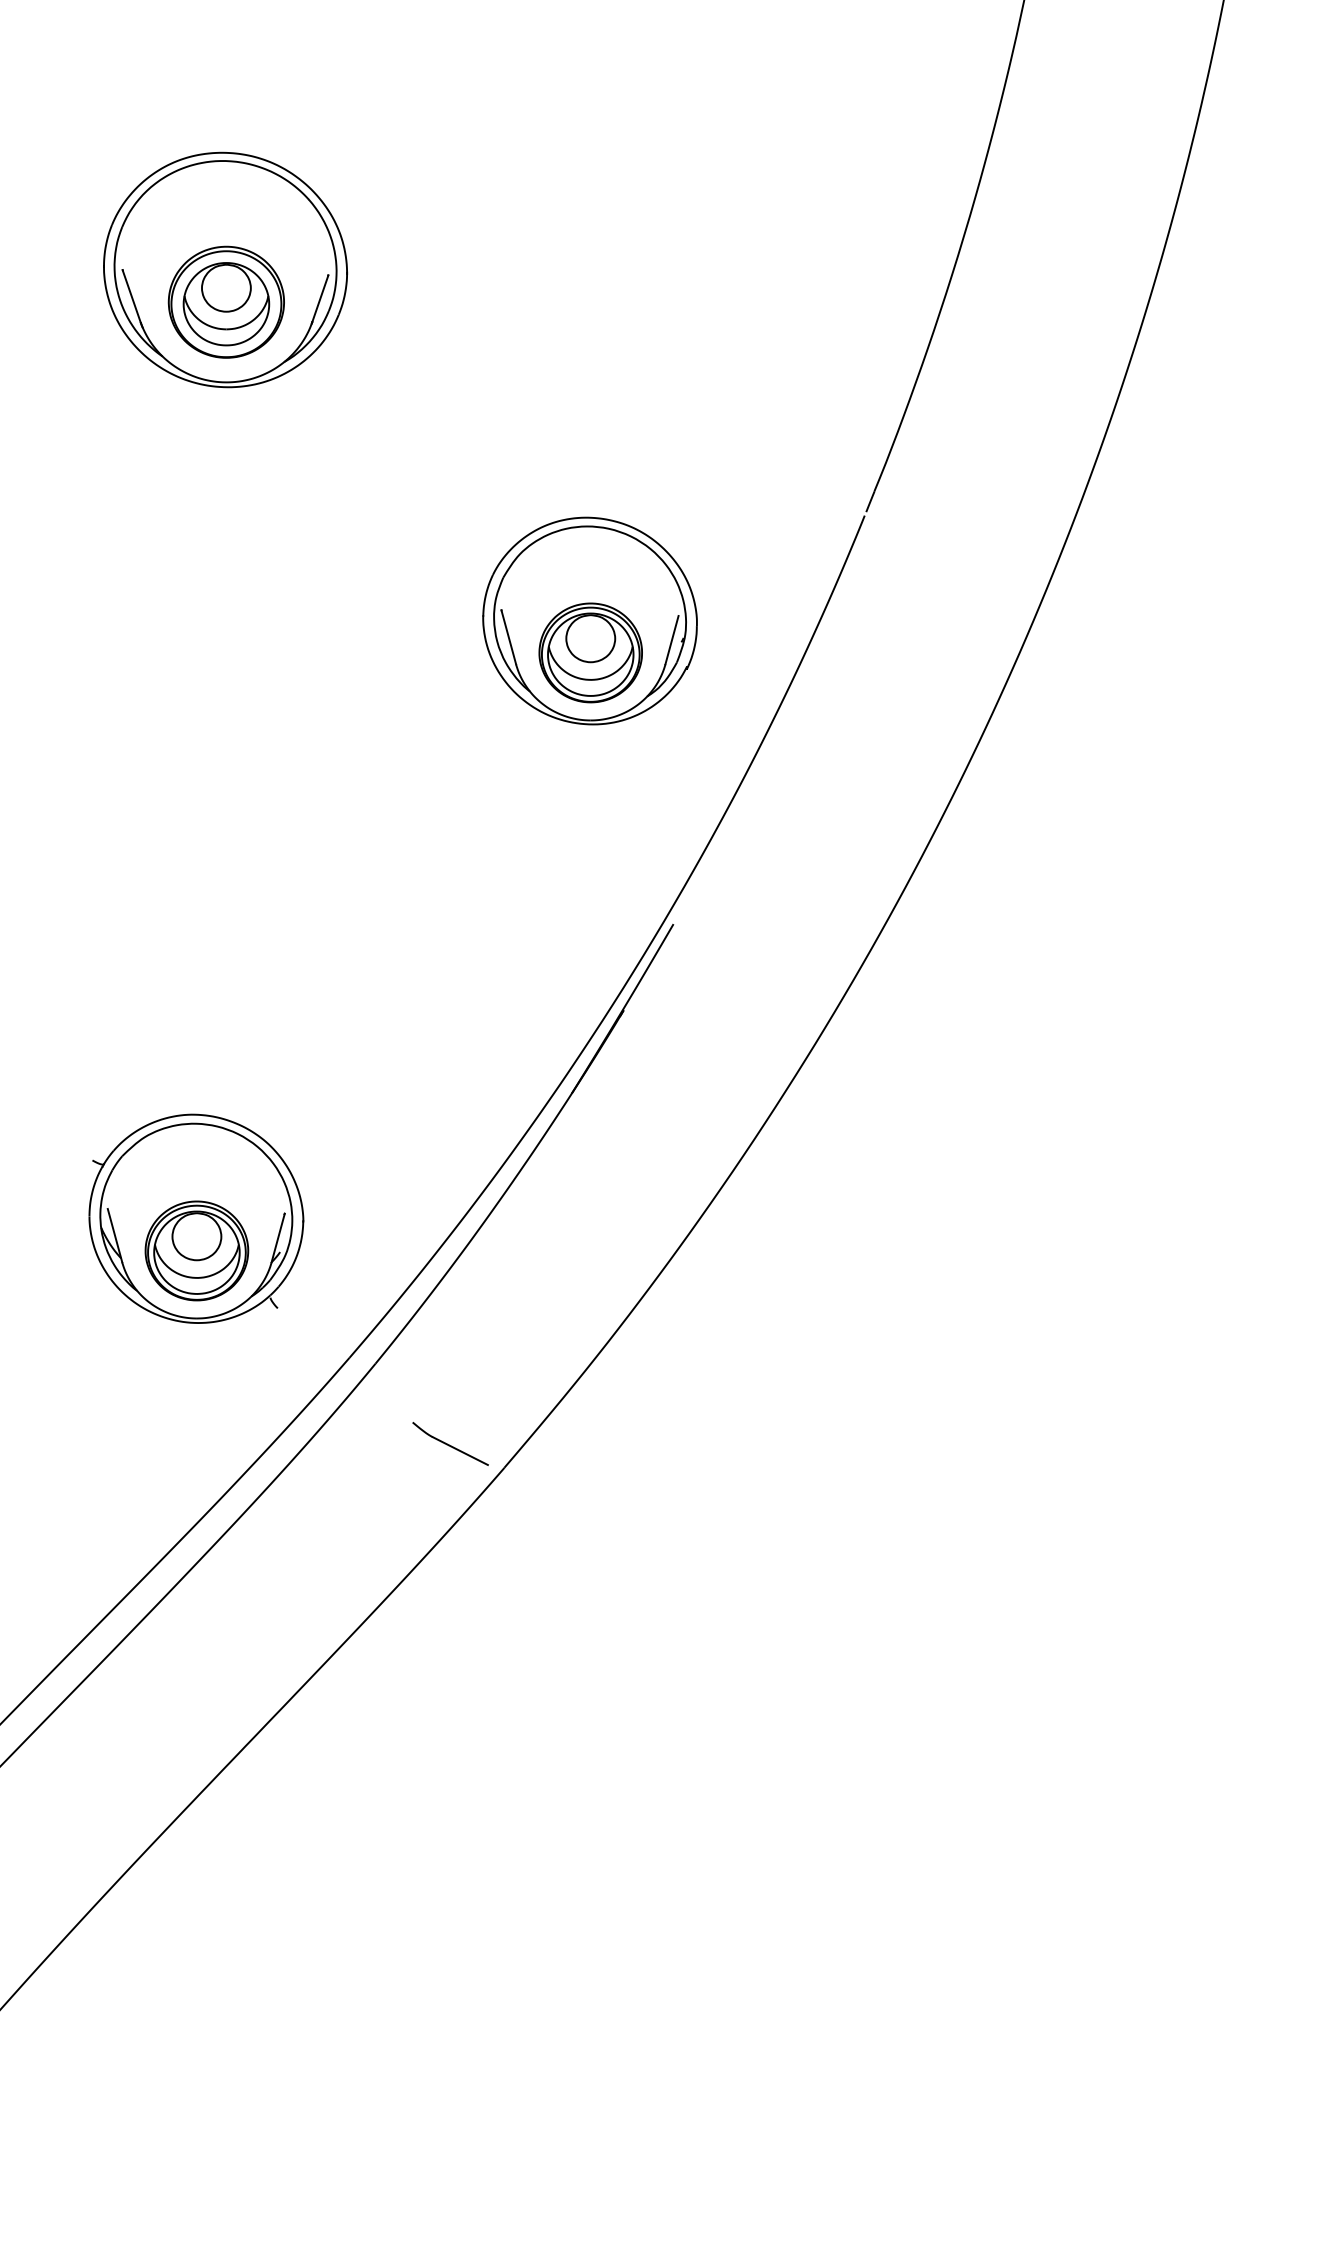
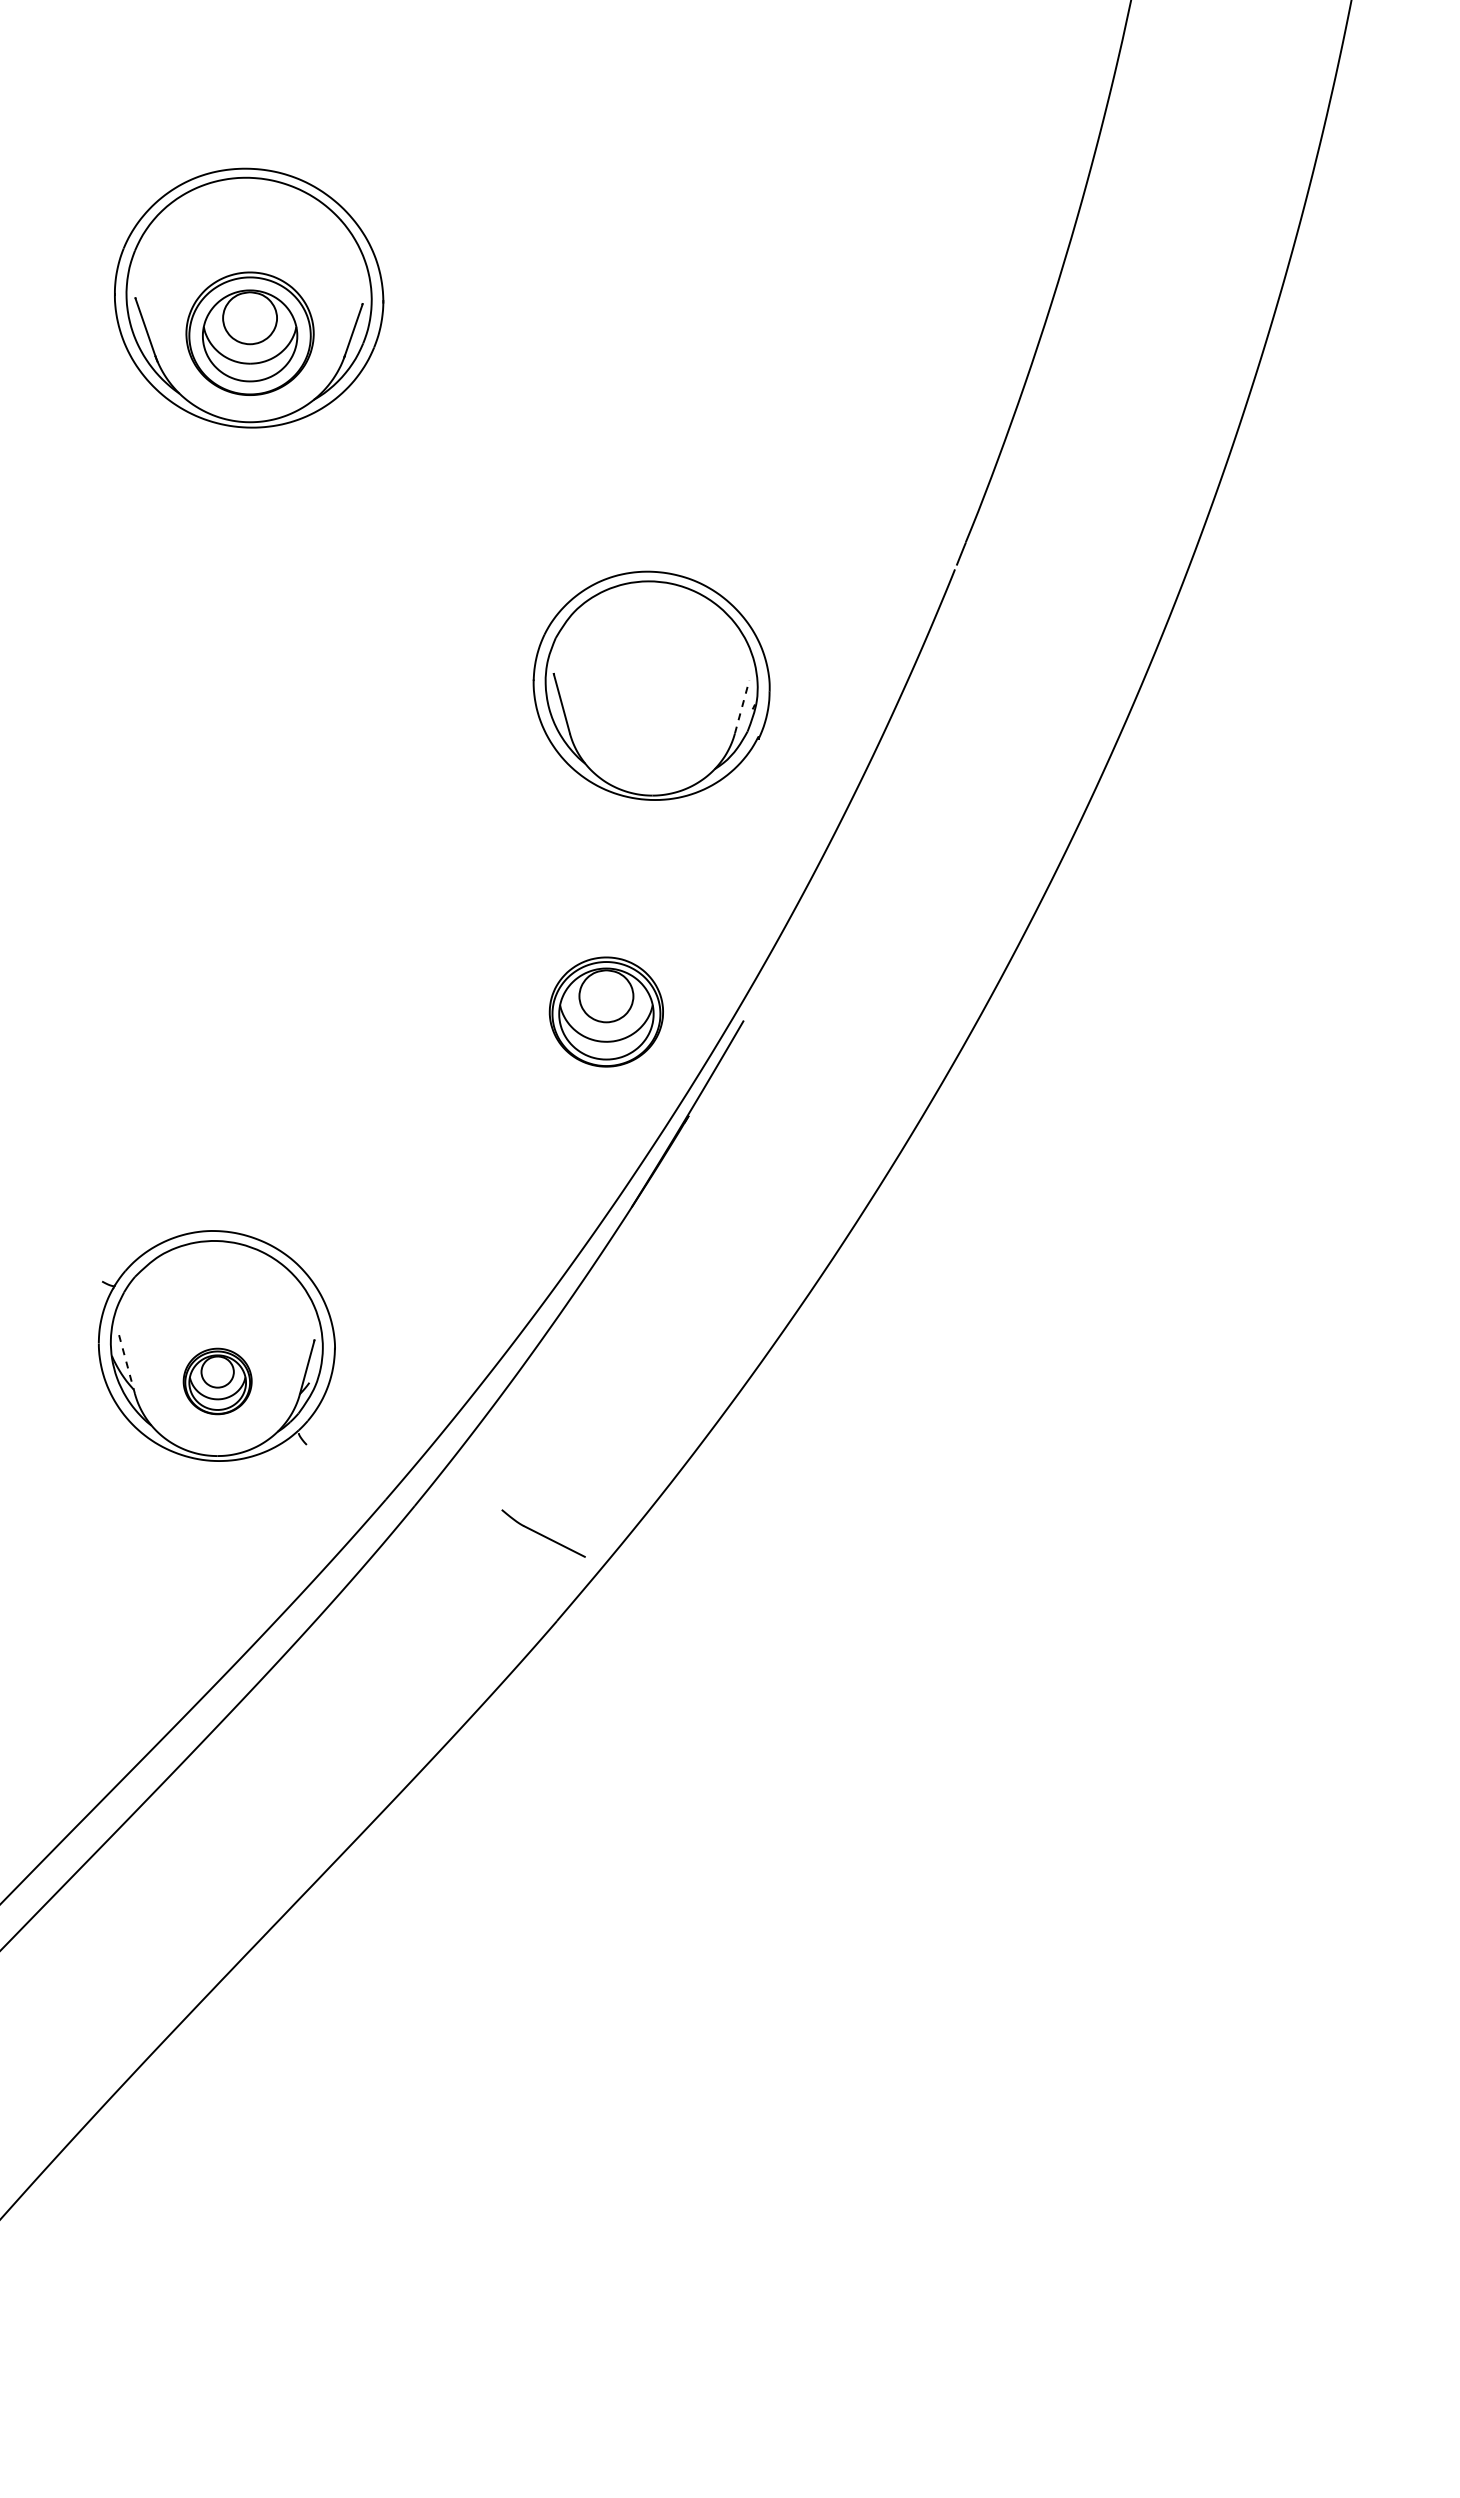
line: (672, 639) -> (742, 706), solid -> dashed
part: (589, 652) -> (605, 1011), moved
line: (115, 1236) -> (127, 1365), solid -> dashed
part: (196, 1250) -> (217, 1381), size x0.6
part: (450, 1443) -> (543, 1533), moved

